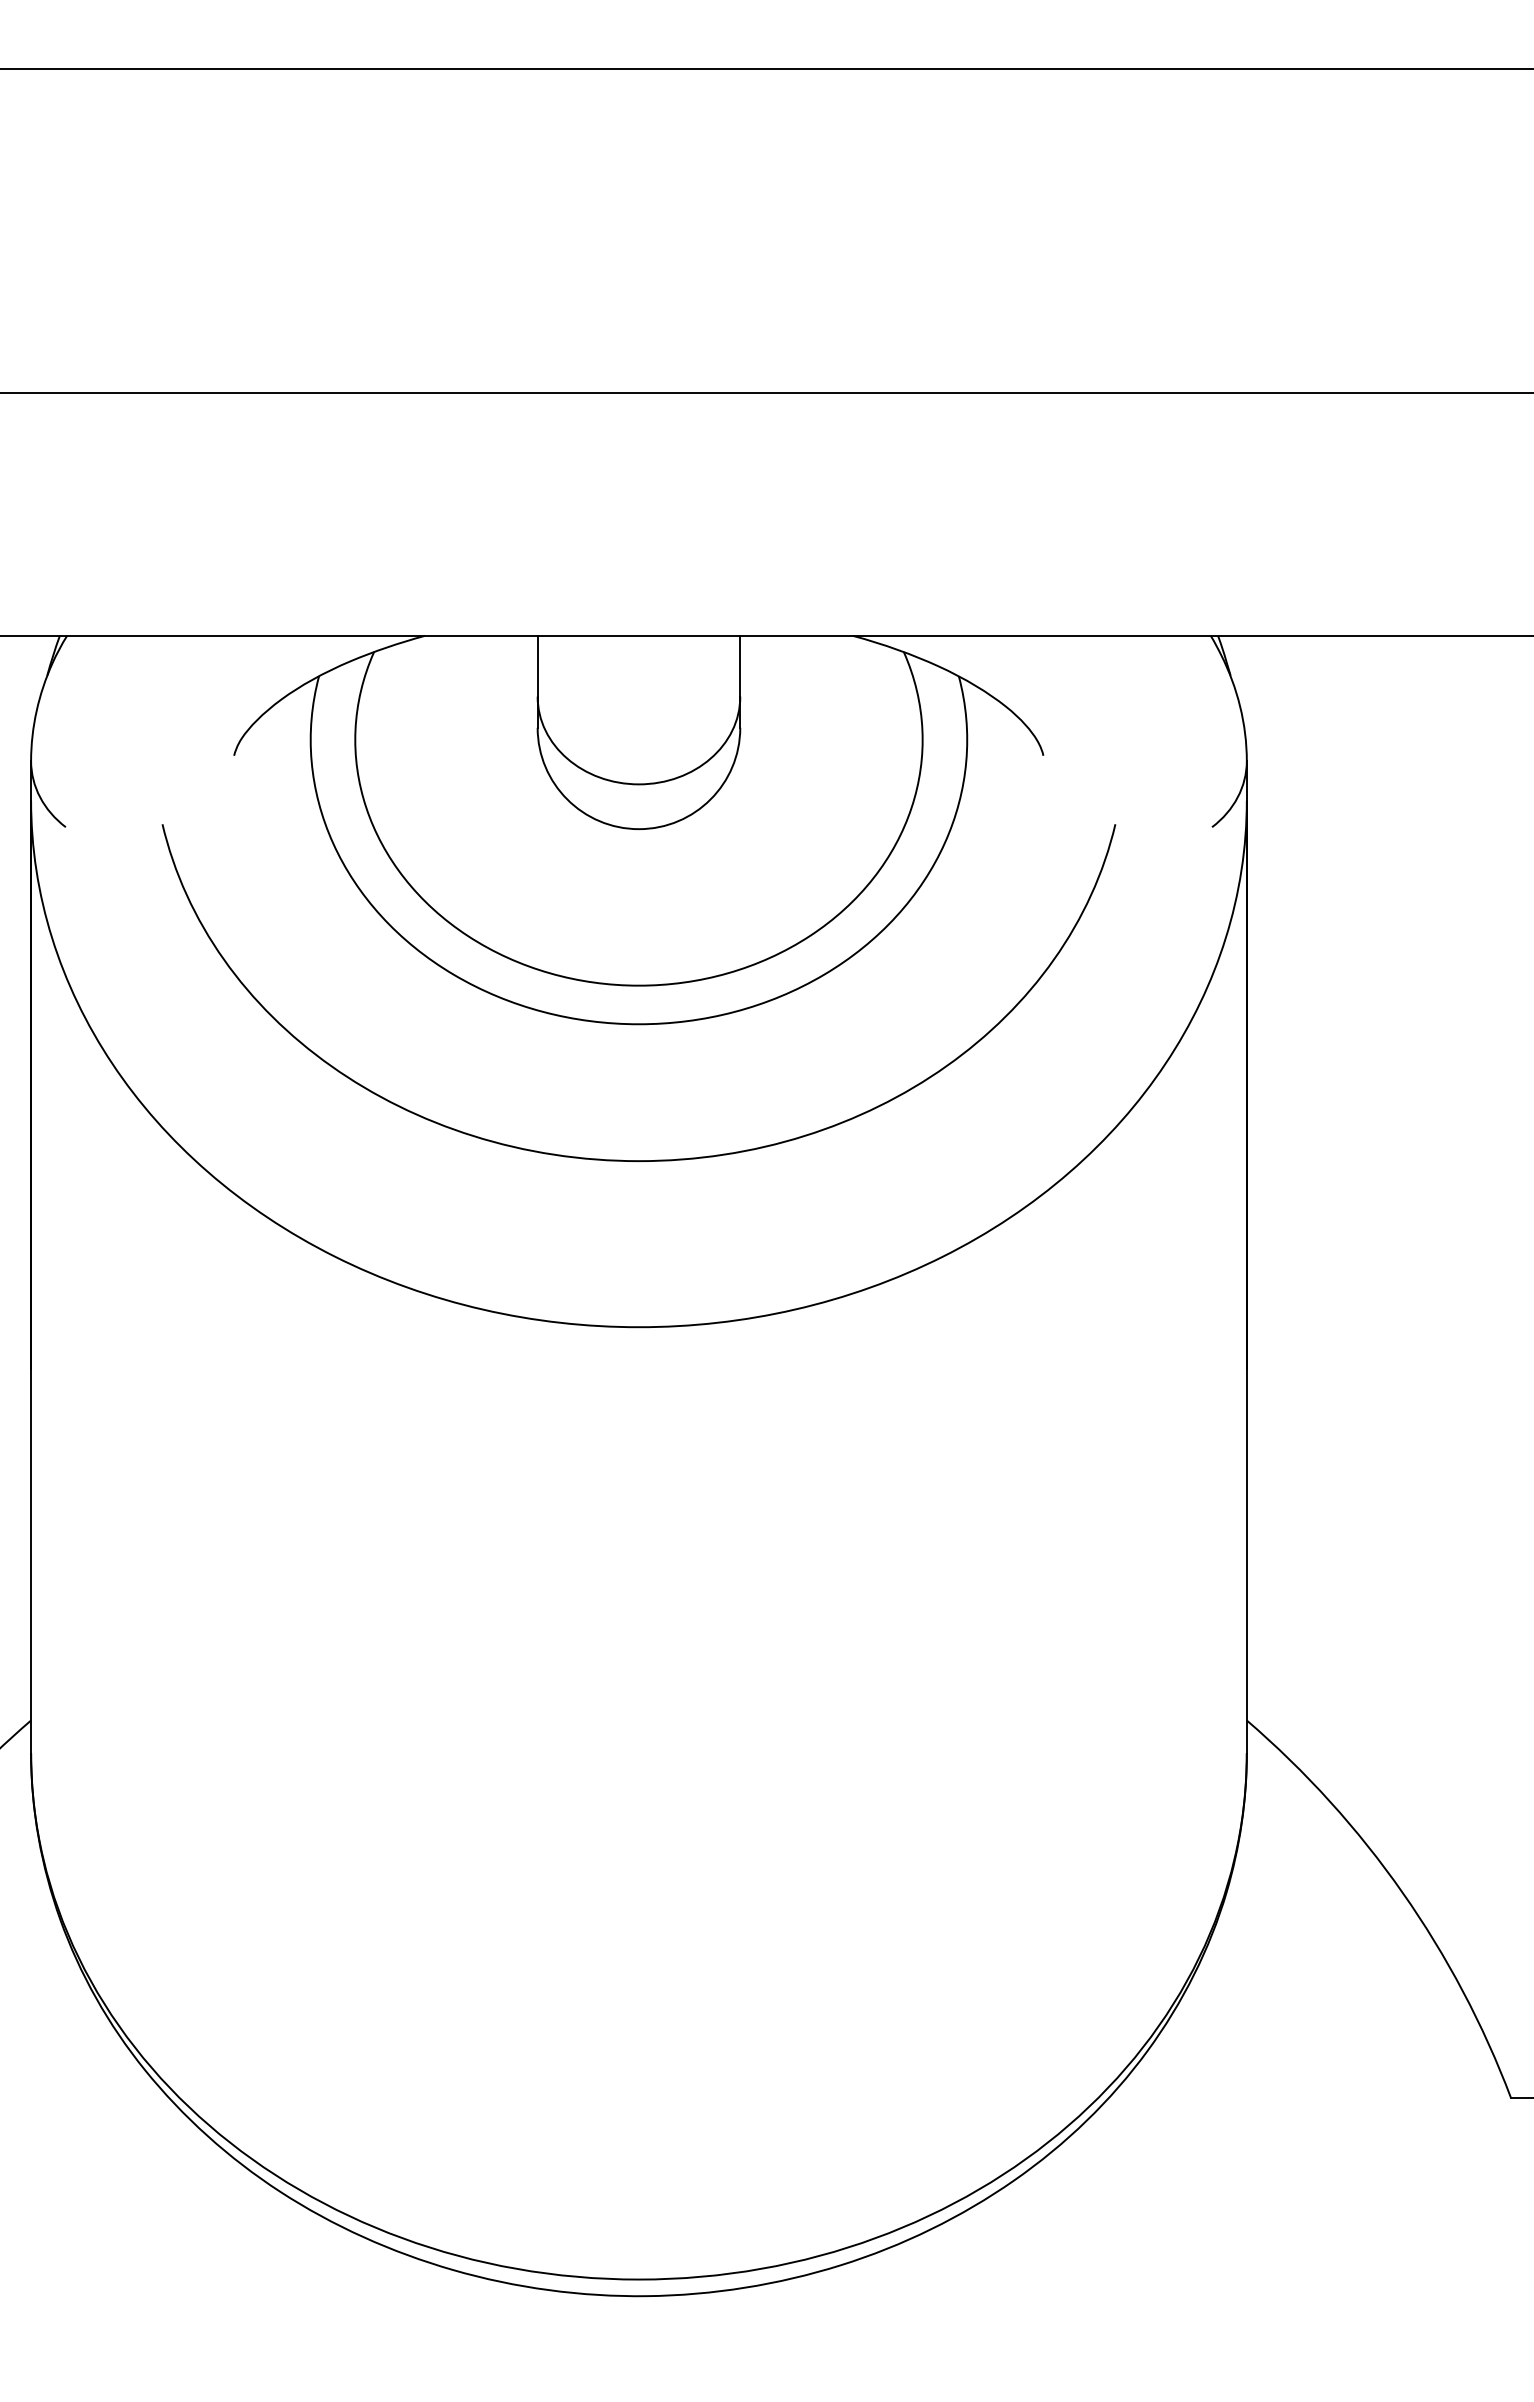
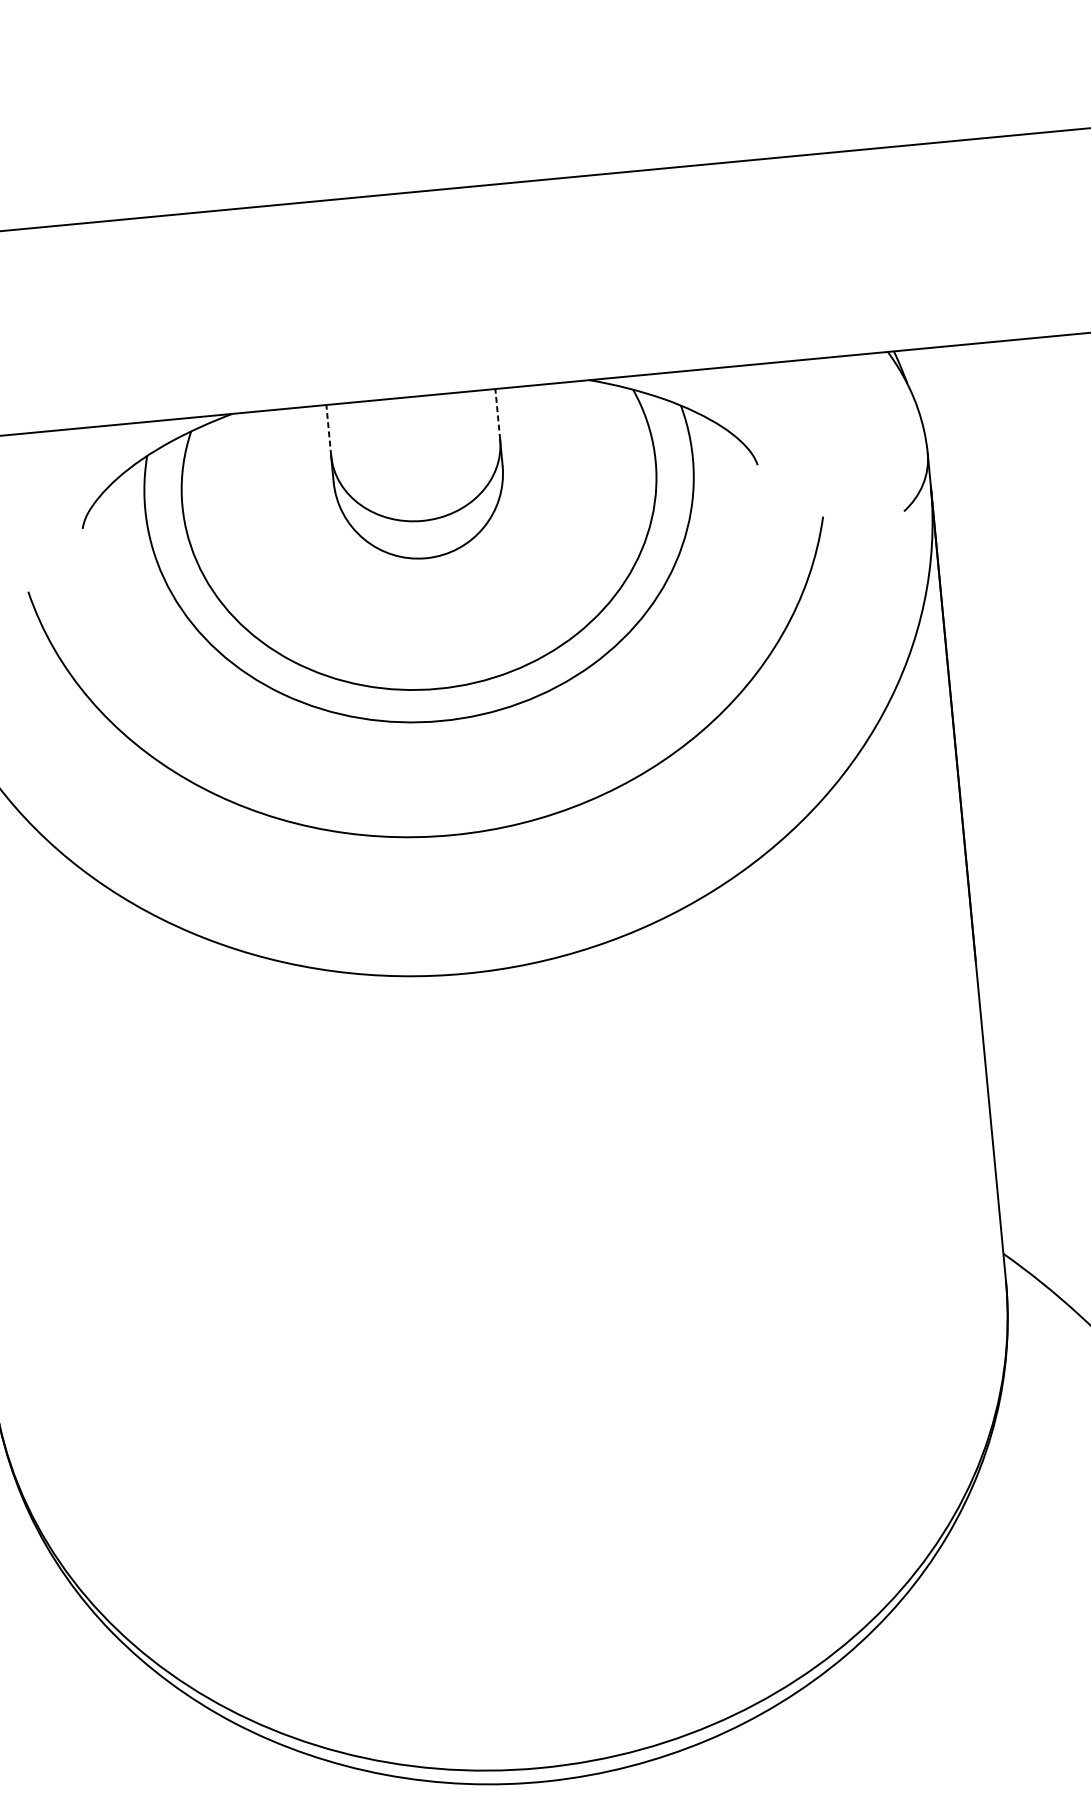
line: (537, 665) -> (328, 429), solid -> dashed
line: (740, 665) -> (497, 413), solid -> dashed

